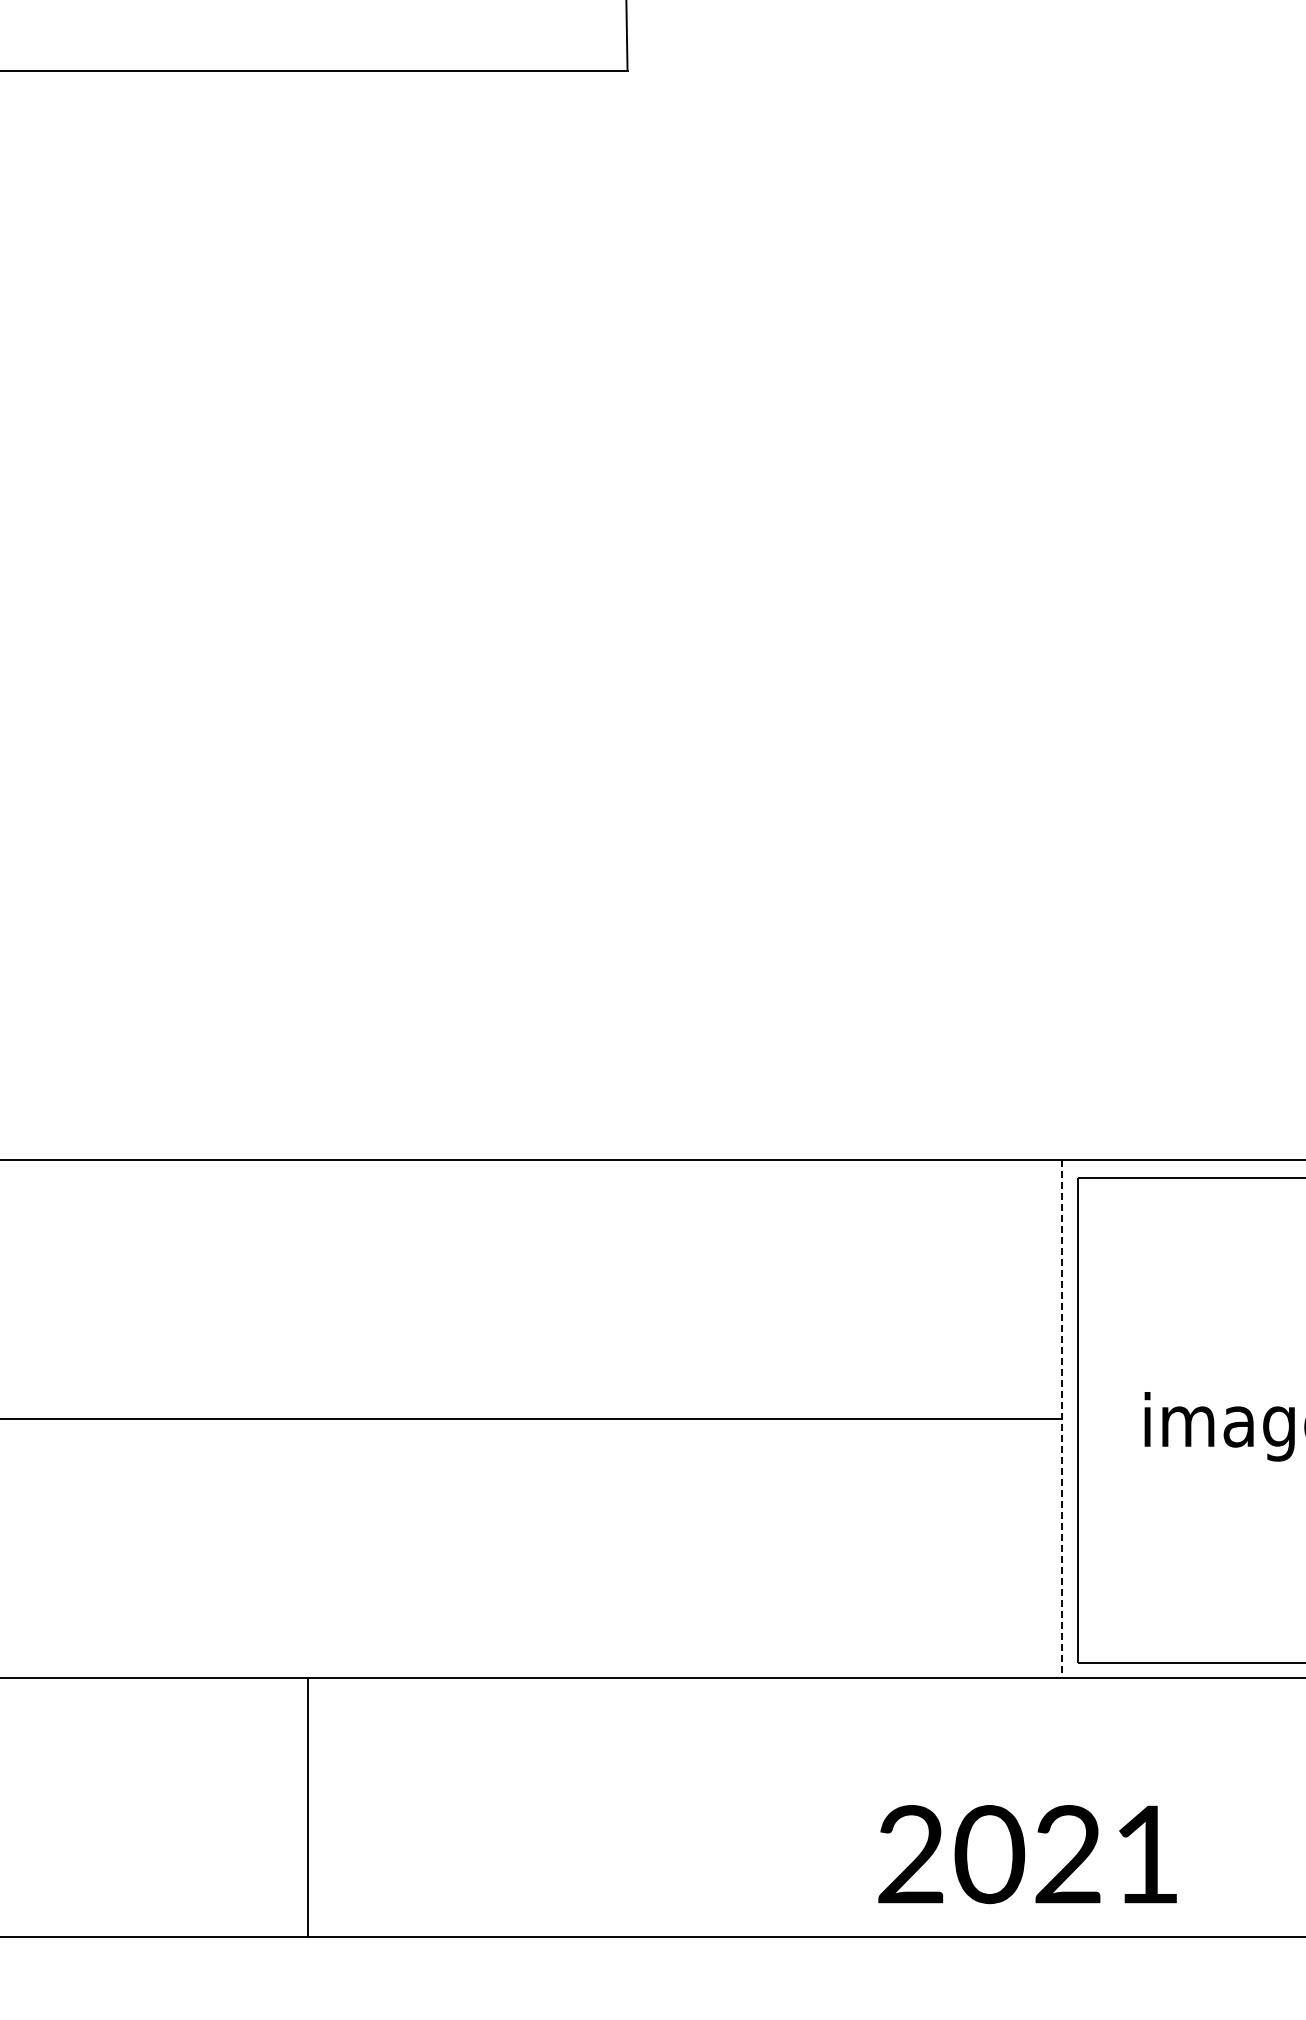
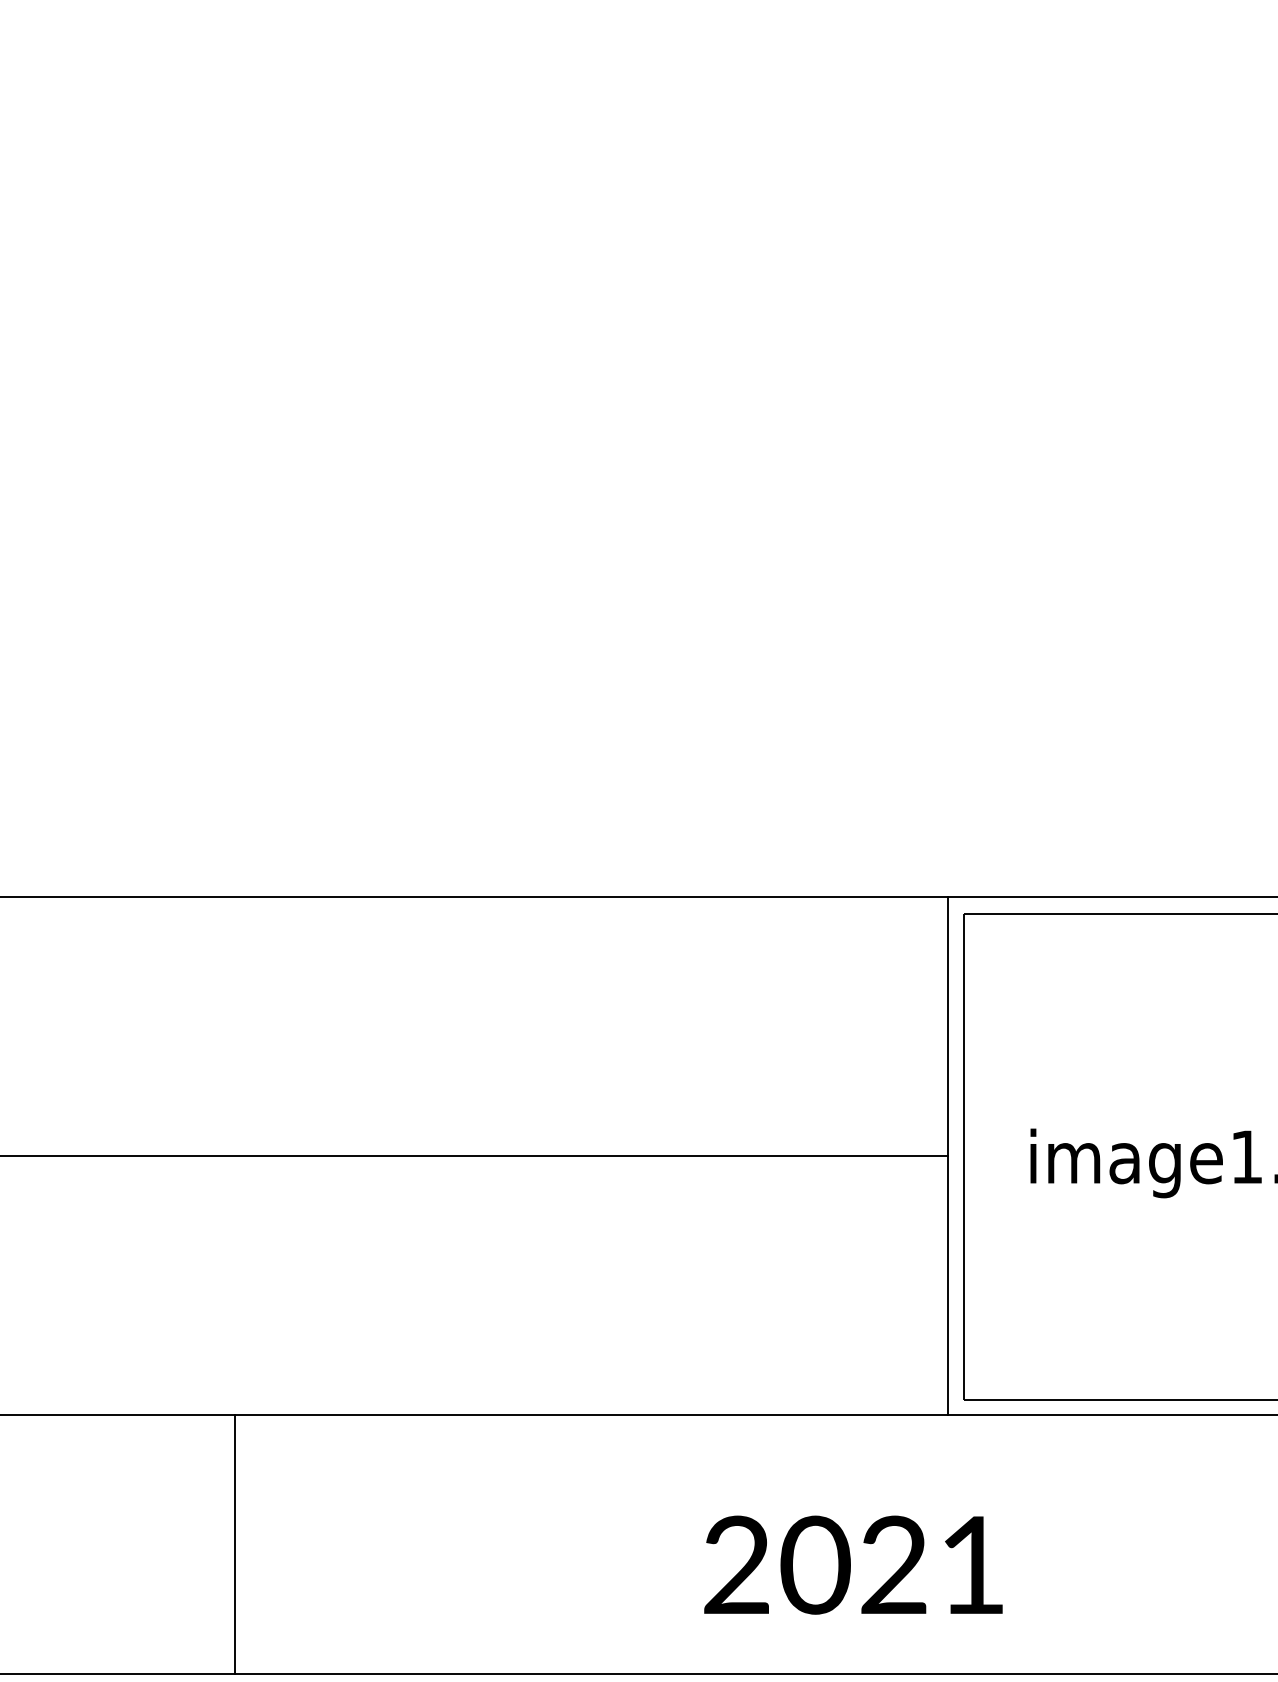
line: (1061, 1418) -> (947, 1155), dashed -> solid
line: (308, 1806) -> (235, 1543), moved
text: (1027, 1854) -> (853, 1565), moved

